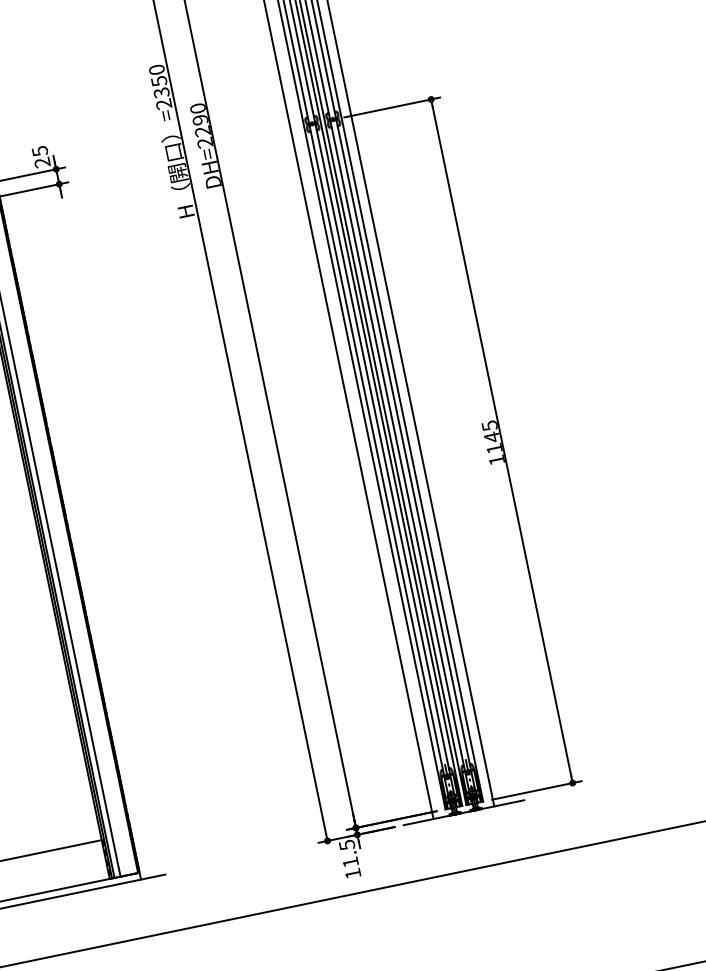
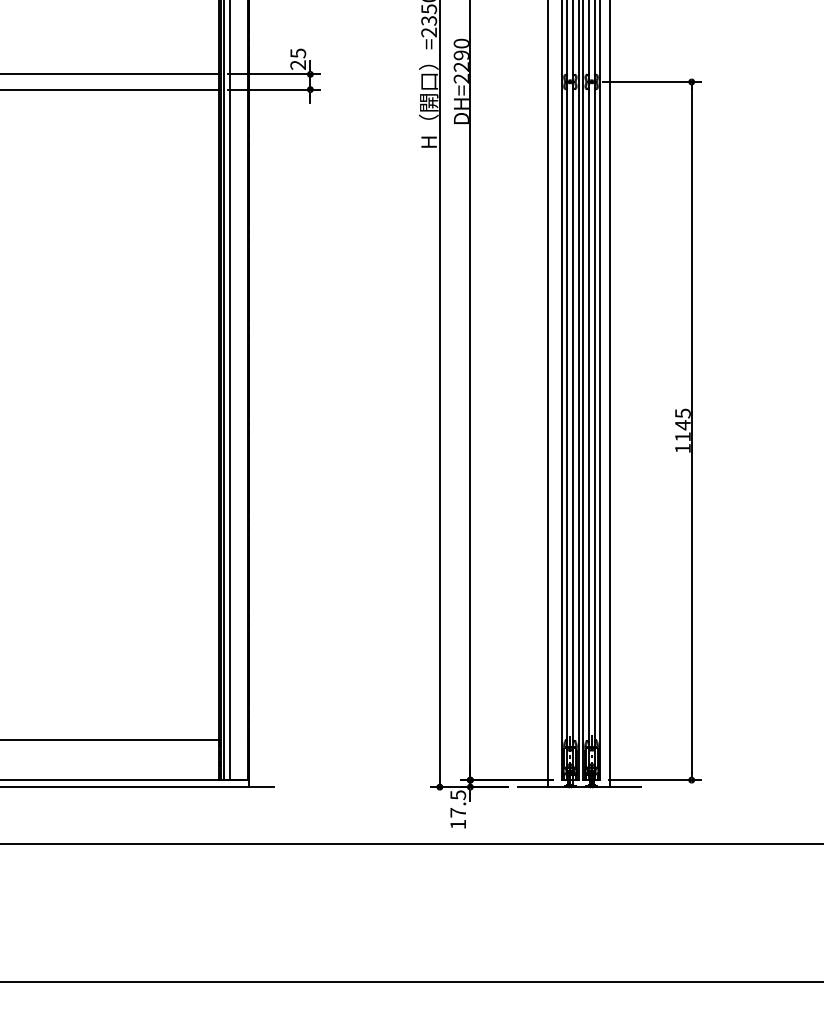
text: (349, 862) -> (457, 812), 11.5 -> 17.5

